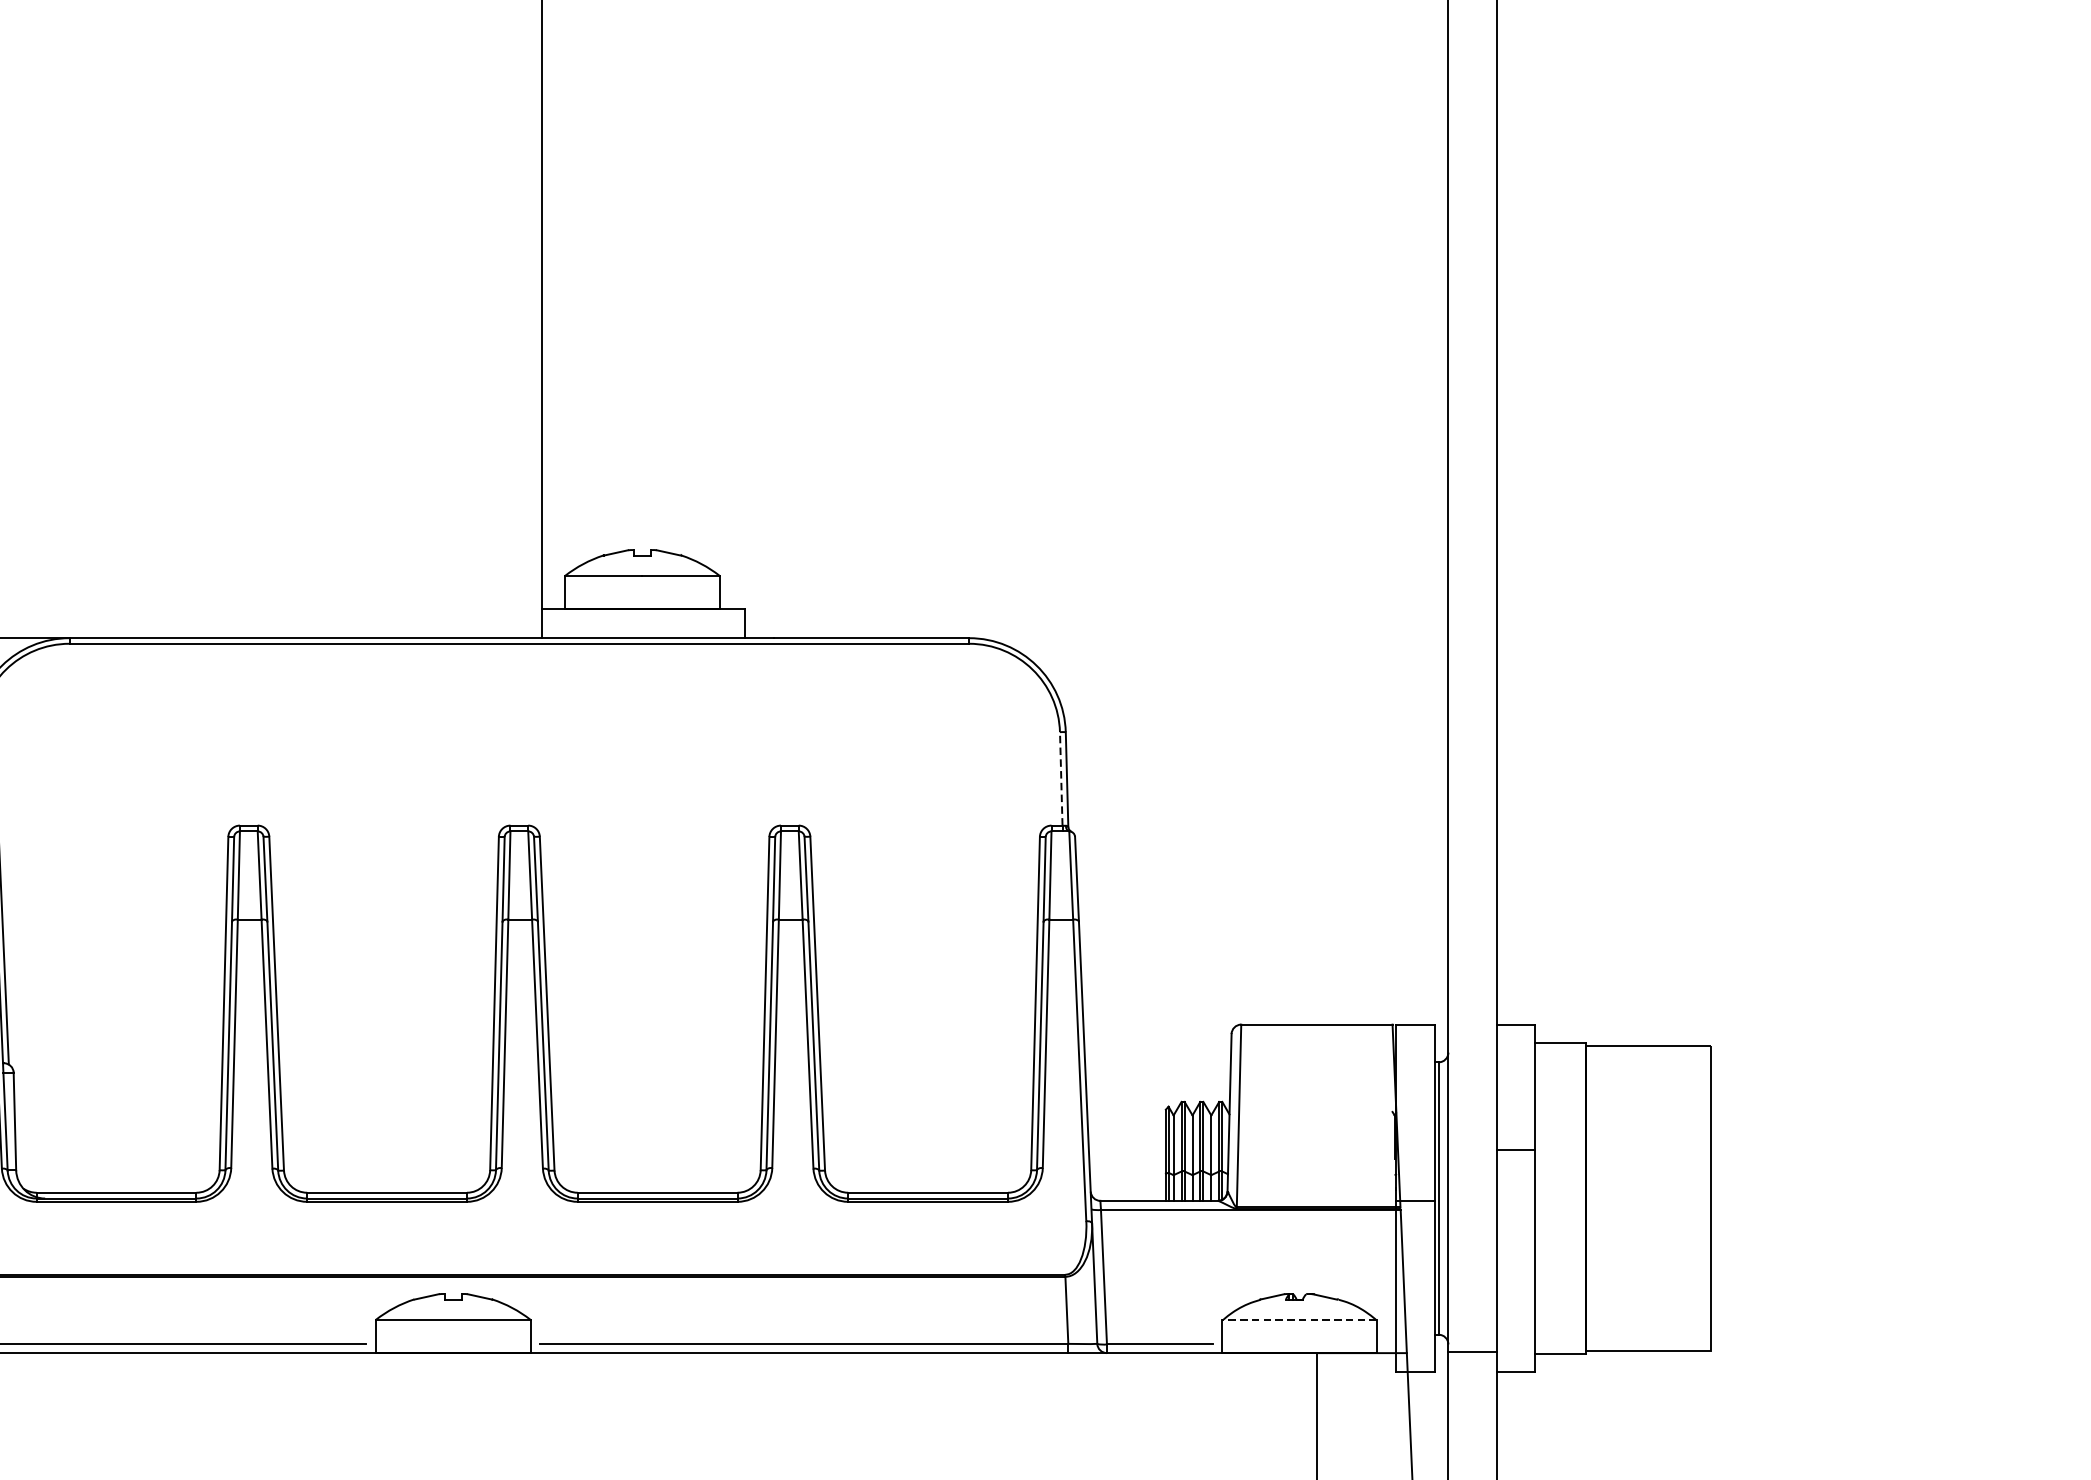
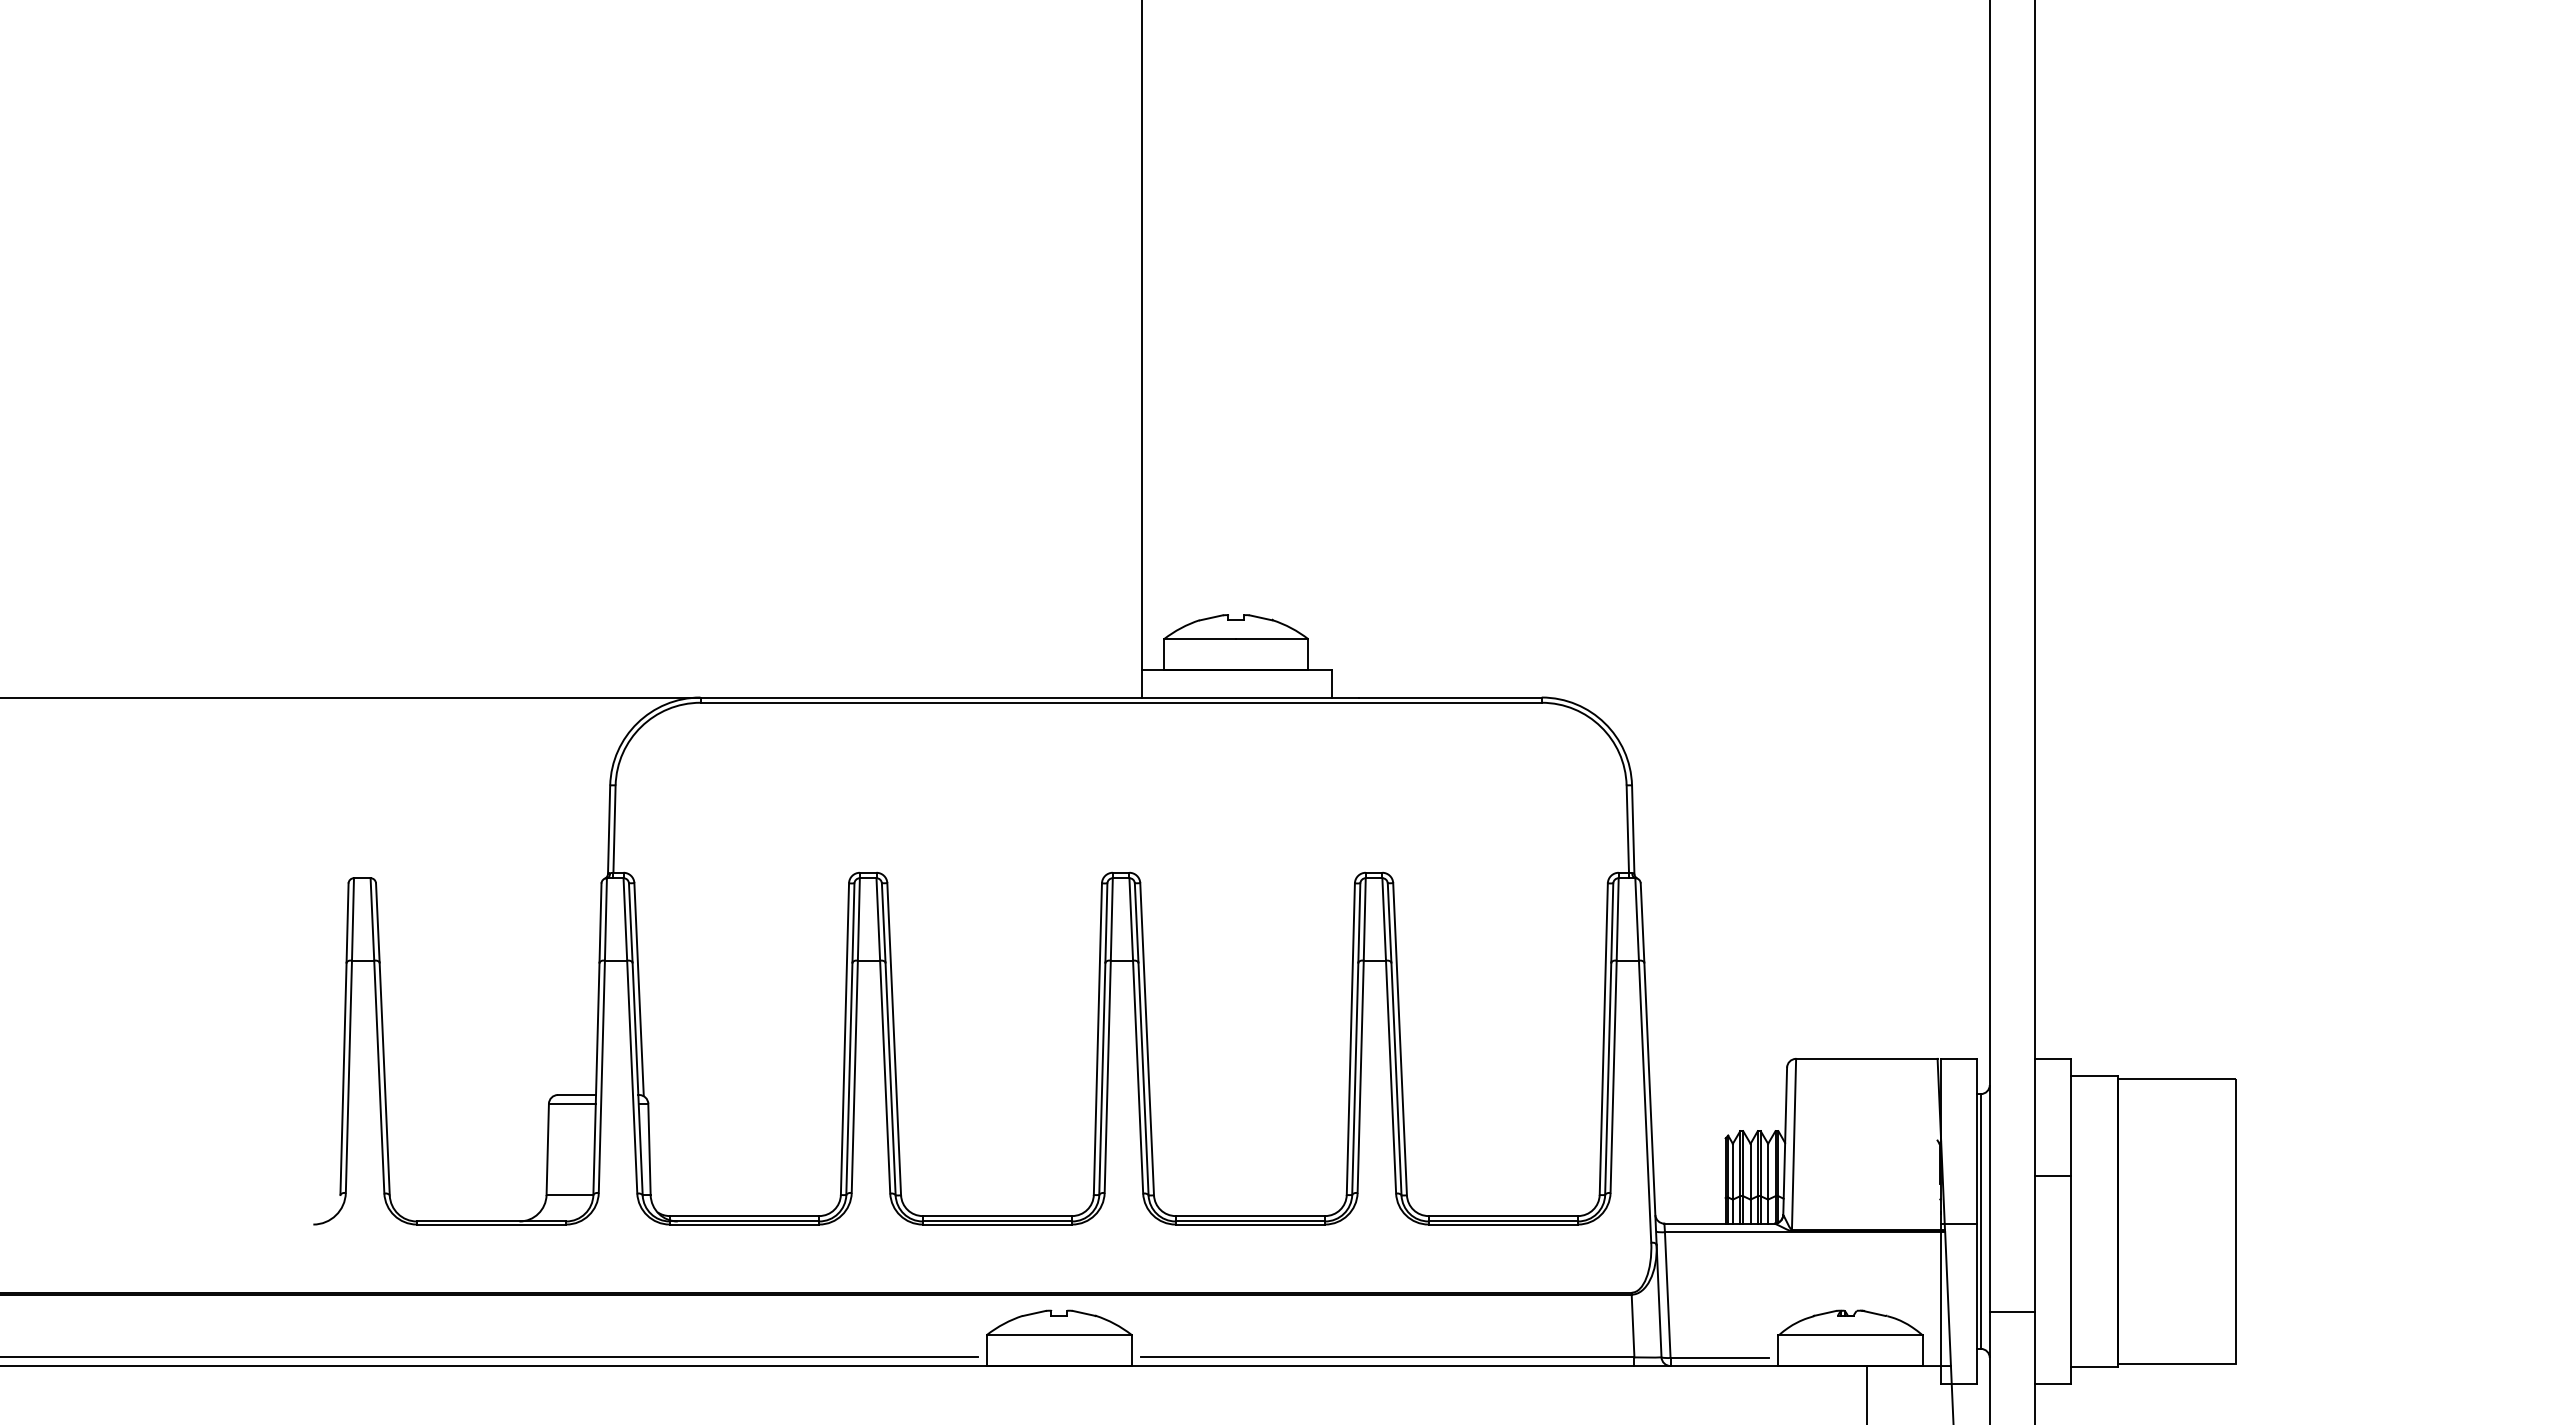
line: (1060, 779) -> (1627, 829), dashed -> solid
line: (1299, 1319) -> (1850, 1334), dashed -> solid
line: (1471, 1351) -> (2011, 1311), moved

